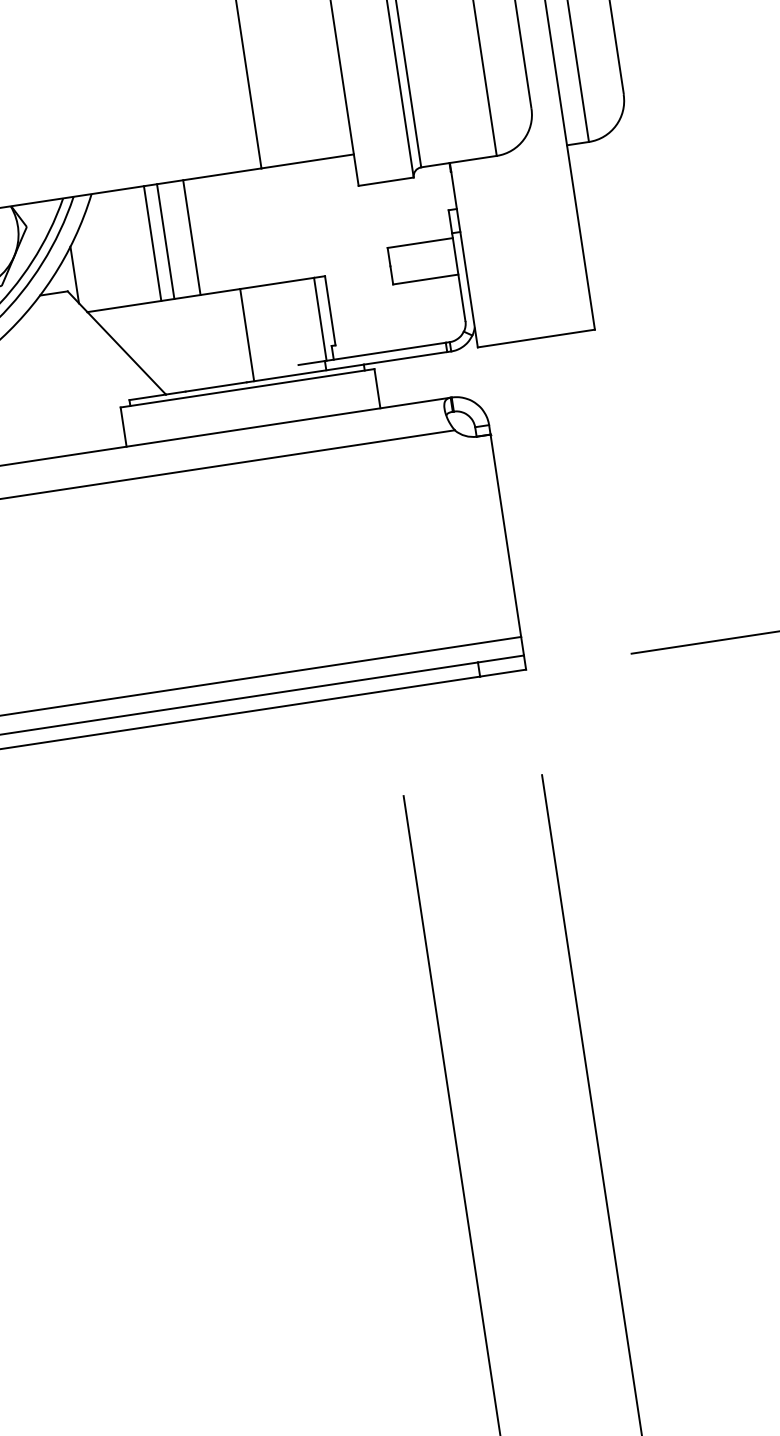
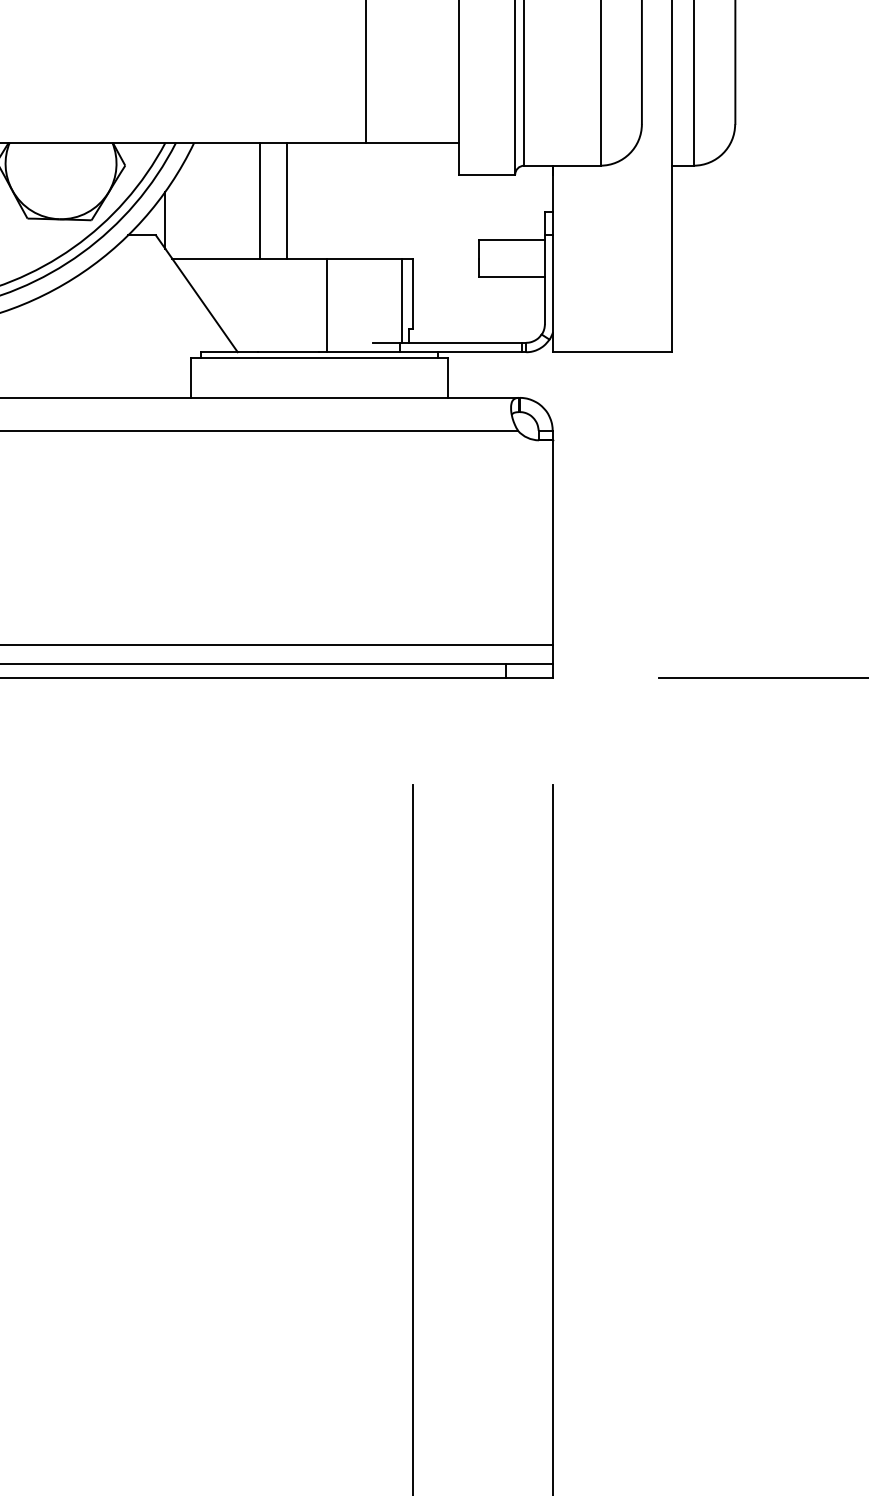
line: (152, 243) -> (247, 200), removed

